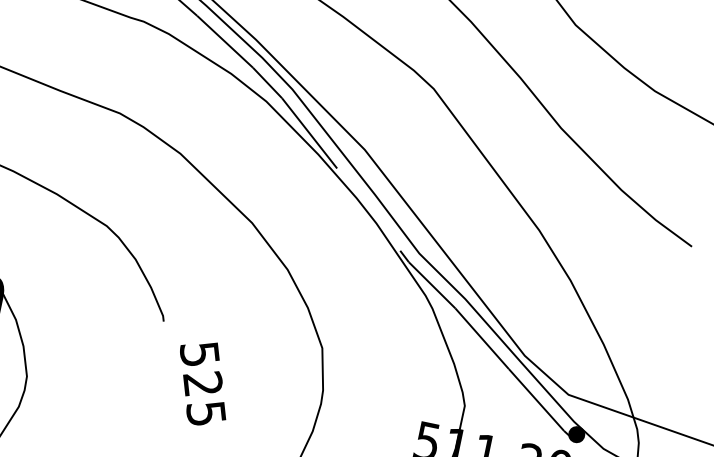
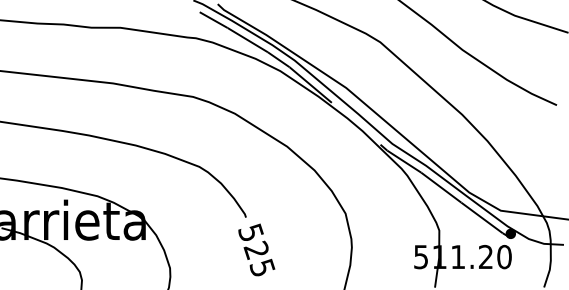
text: (202, 382) -> (256, 249), moved

